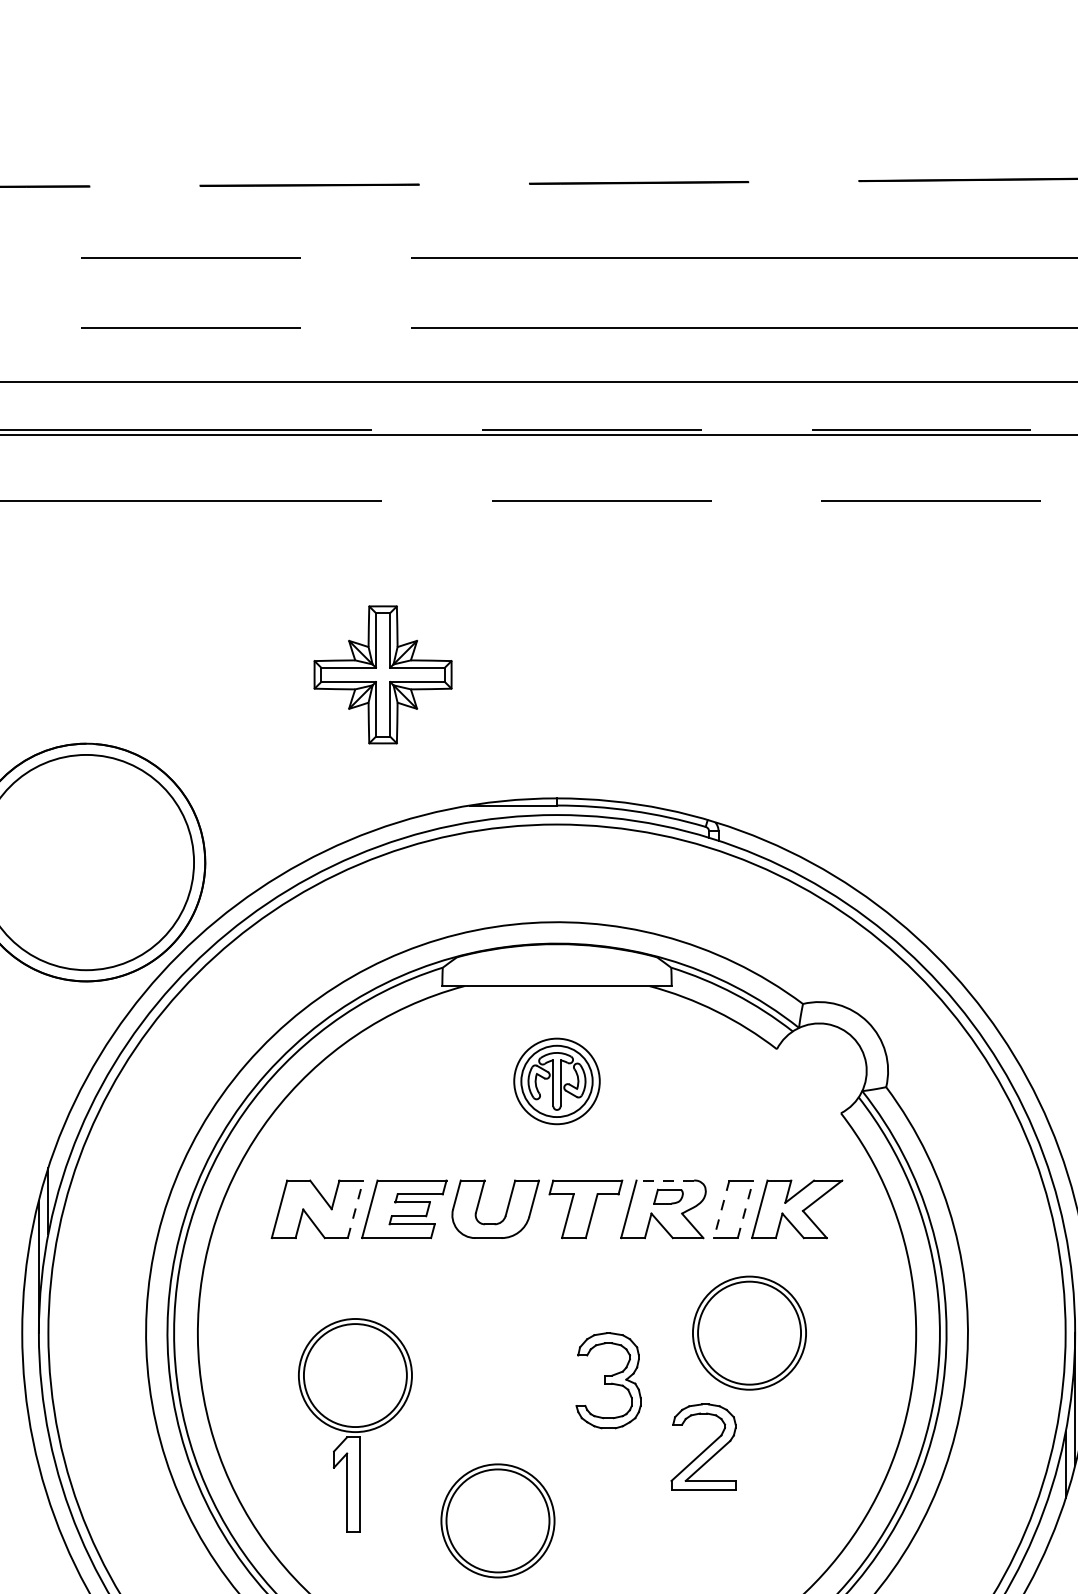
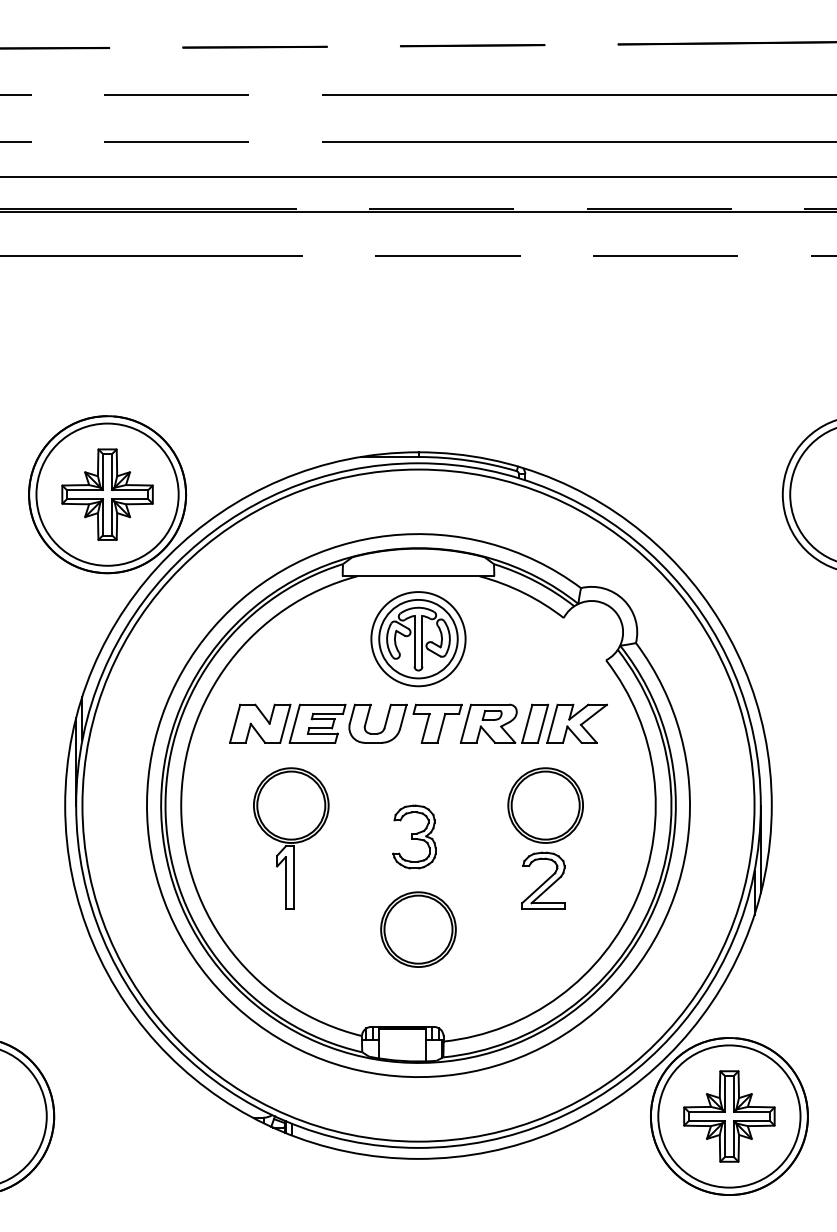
part: (382, 674) -> (107, 494), moved
part: (557, 1081) -> (418, 639), size x1.67
line: (666, 1180) -> (490, 704), dashed -> solid
line: (355, 1208) -> (285, 723), dashed -> solid
line: (722, 1208) -> (527, 723), dashed -> solid
line: (746, 1208) -> (543, 723), dashed -> solid
part: (608, 1379) -> (414, 836), moved
part: (355, 1425) -> (291, 838), moved
part: (703, 1446) -> (543, 880), moved
part: (497, 1520) -> (418, 929), moved

